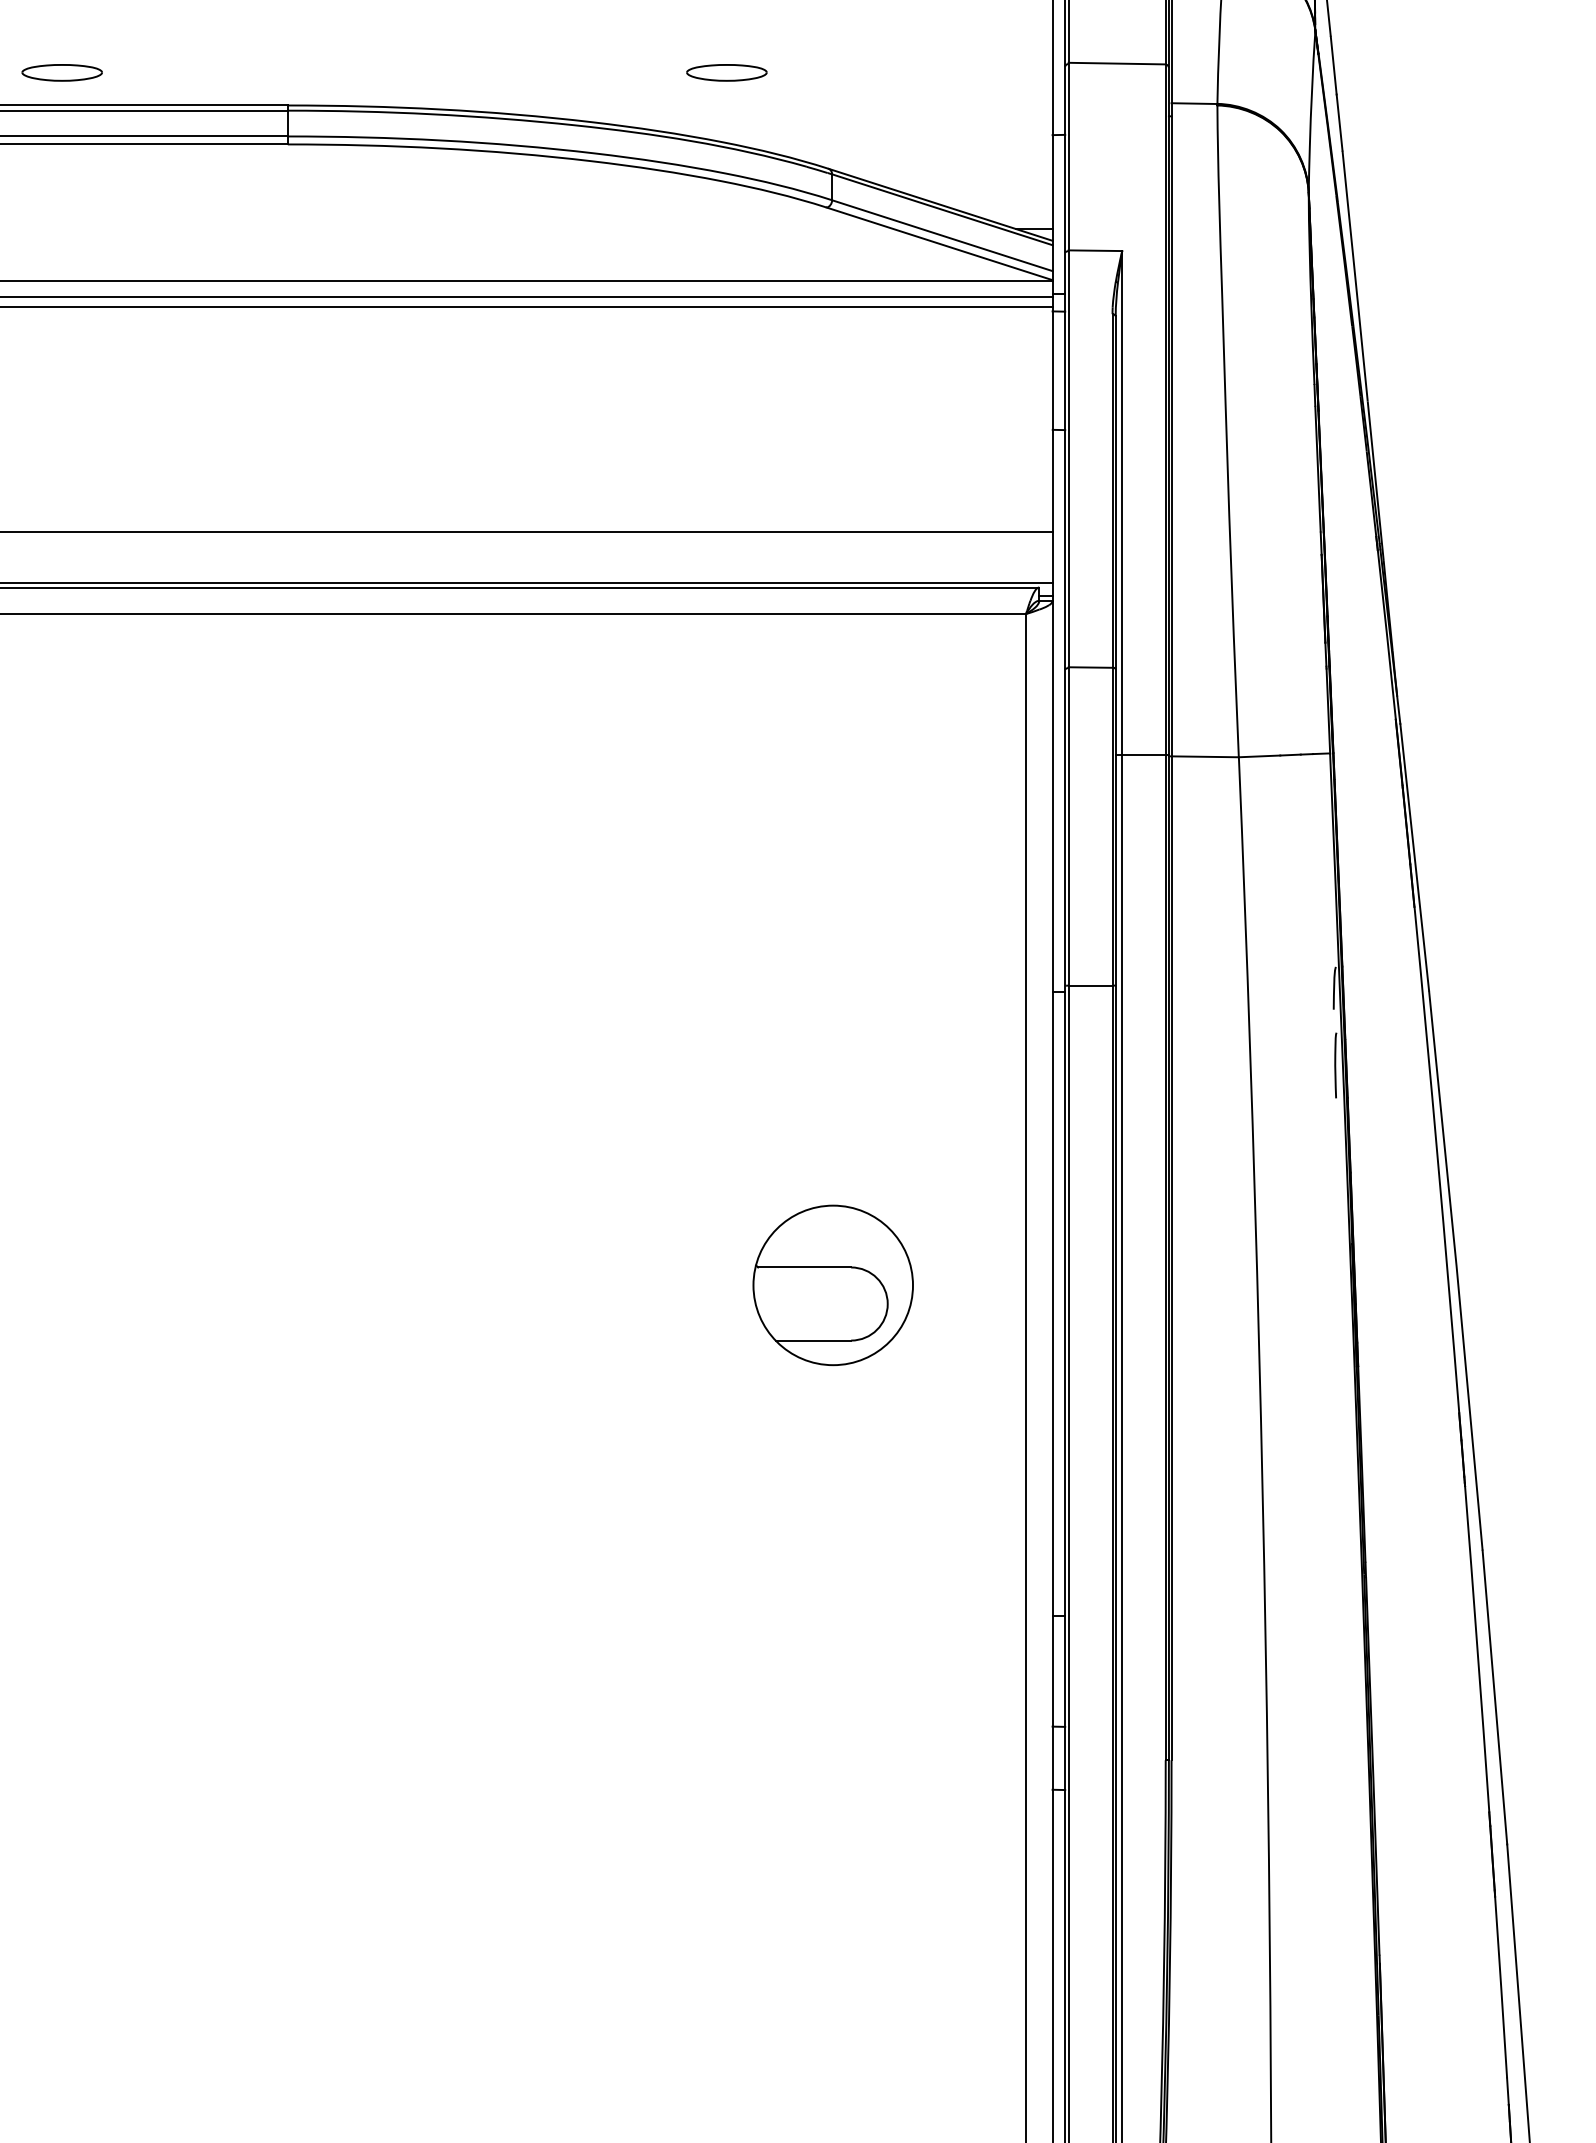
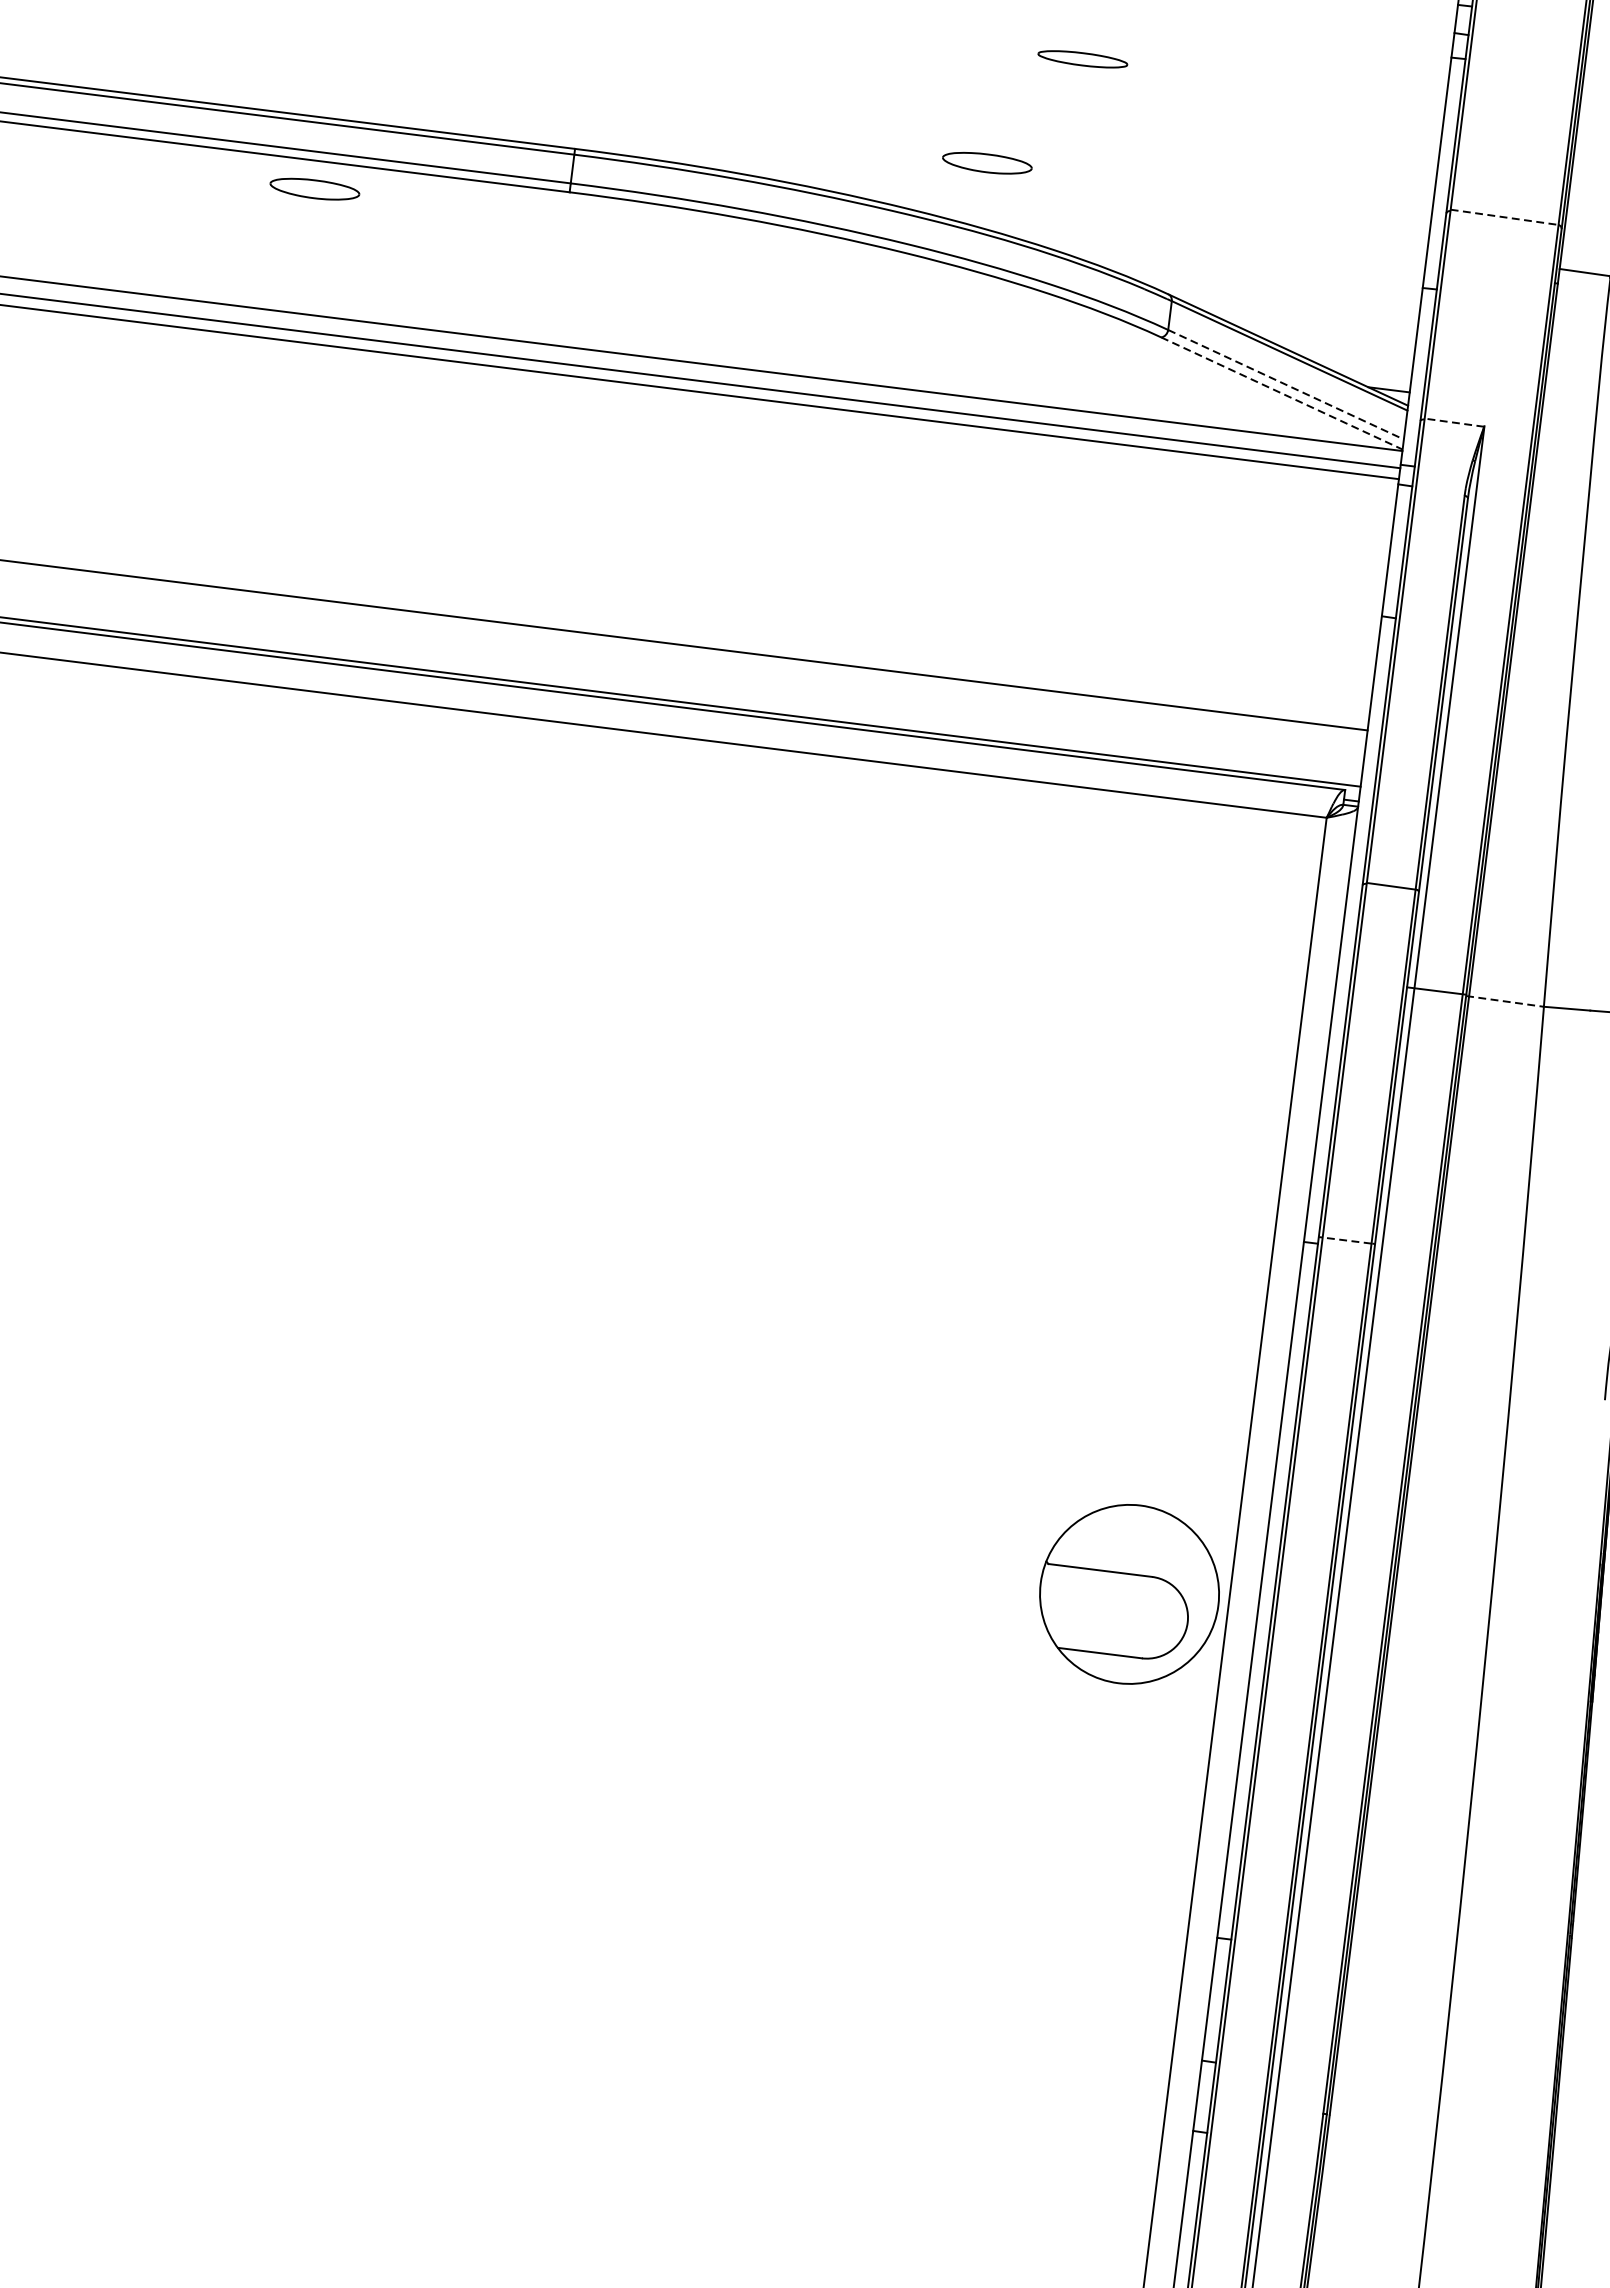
line: (1117, 63) -> (1504, 217), solid -> dashed
part: (61, 72) -> (314, 188), moved
part: (726, 72) -> (986, 162), moved
line: (942, 235) -> (1286, 384), solid -> dashed
line: (939, 243) -> (1281, 393), solid -> dashed
line: (1095, 250) -> (1454, 422), solid -> dashed
line: (1203, 756) -> (1504, 1001), solid -> dashed
line: (1090, 985) -> (1347, 1240), solid -> dashed
part: (832, 1285) -> (1128, 1594), moved

